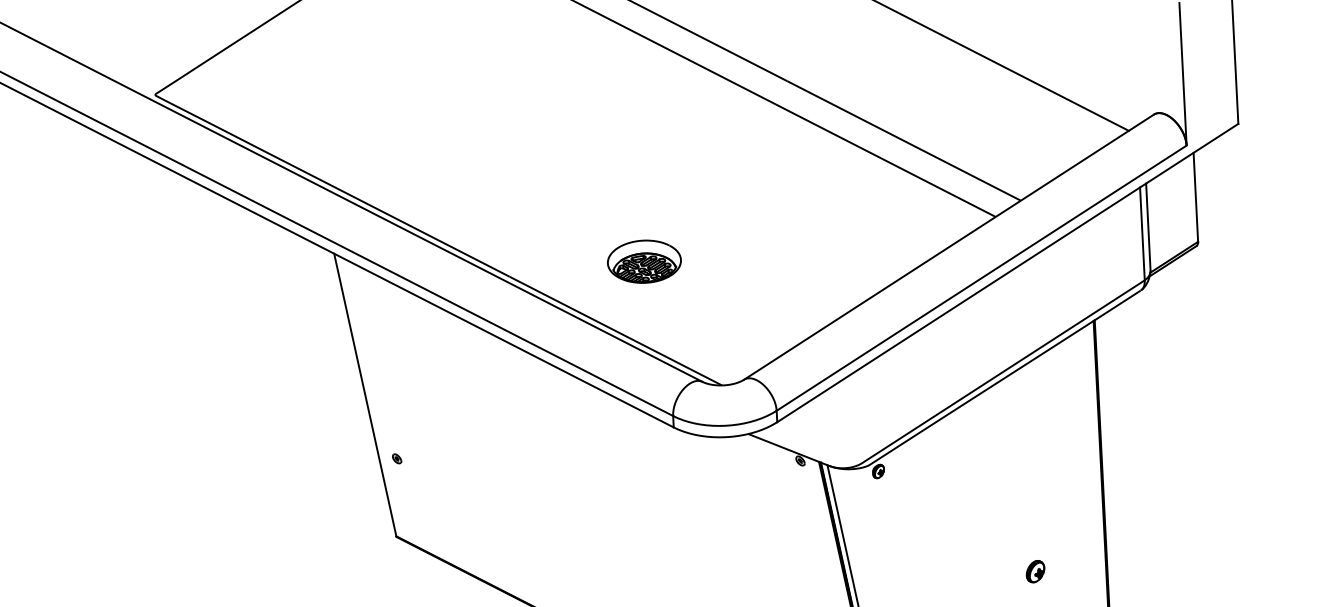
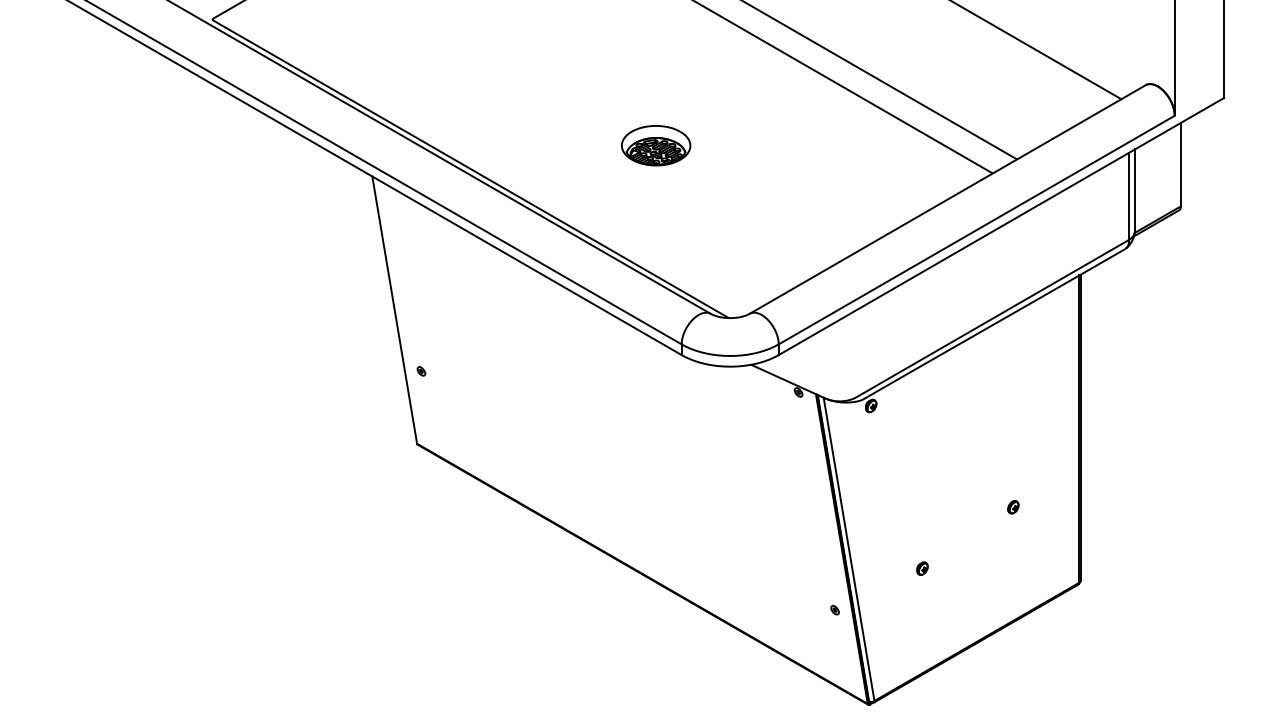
part: (644, 261) -> (656, 145), moved
part: (1035, 572) -> (1013, 507), size x0.62

